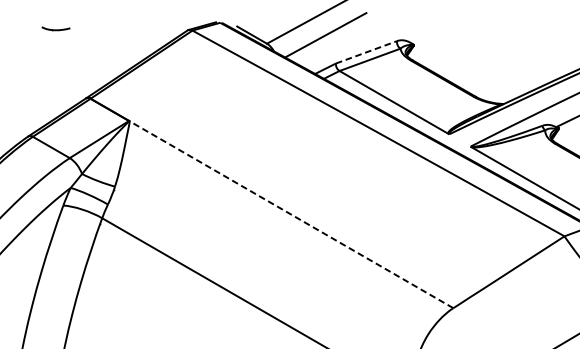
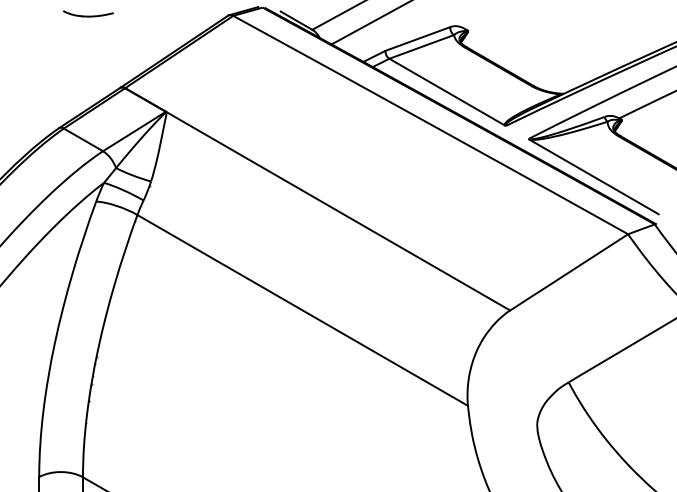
part: (56, 28) -> (88, 13), size x1.67
line: (366, 51) -> (417, 38), dashed -> solid
line: (290, 214) -> (337, 211), dashed -> solid

